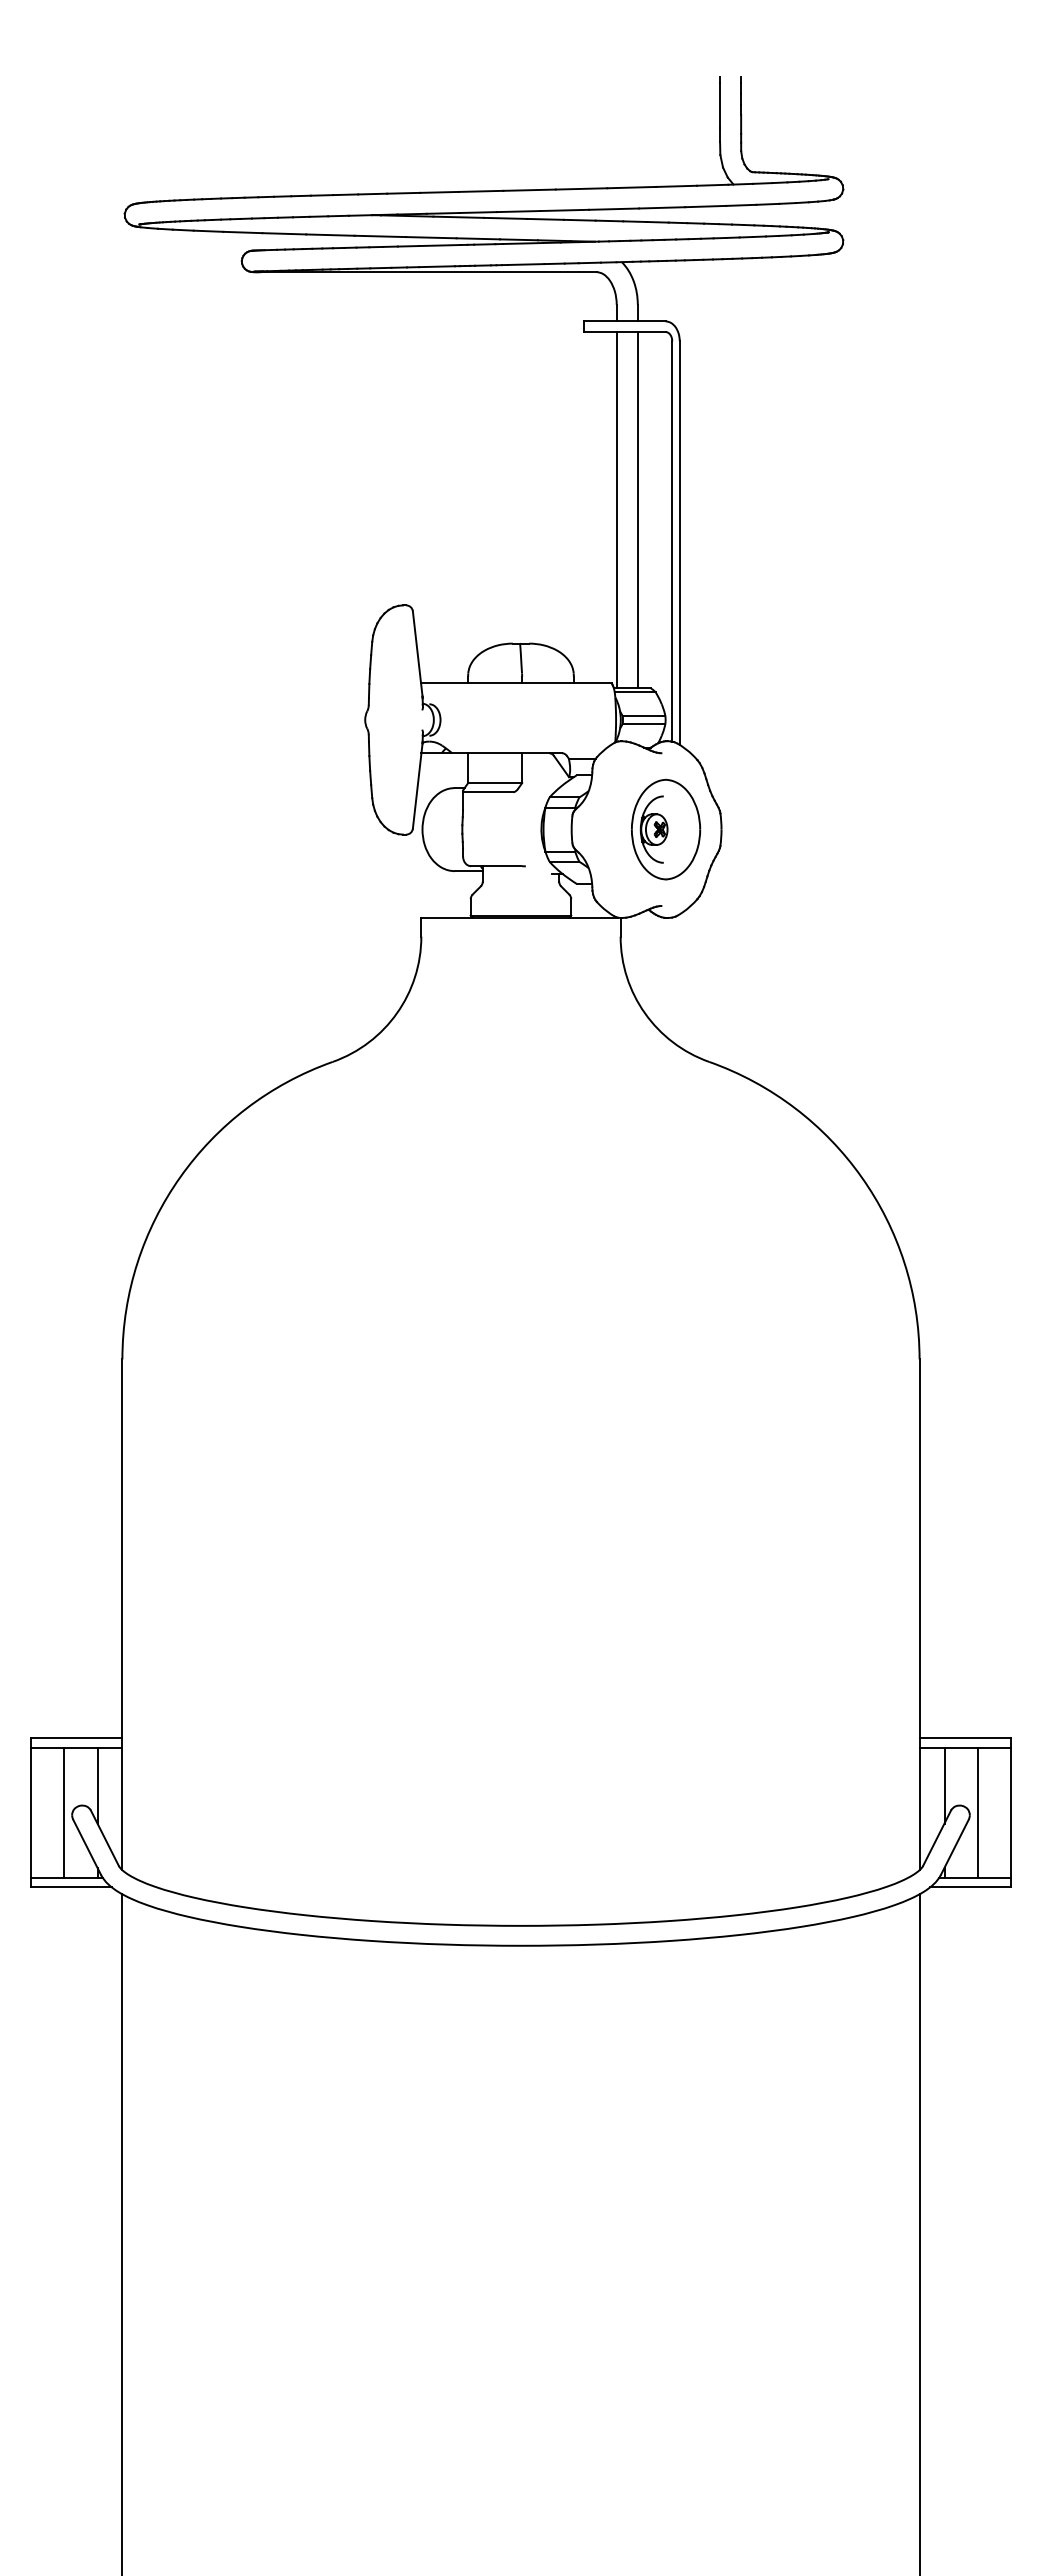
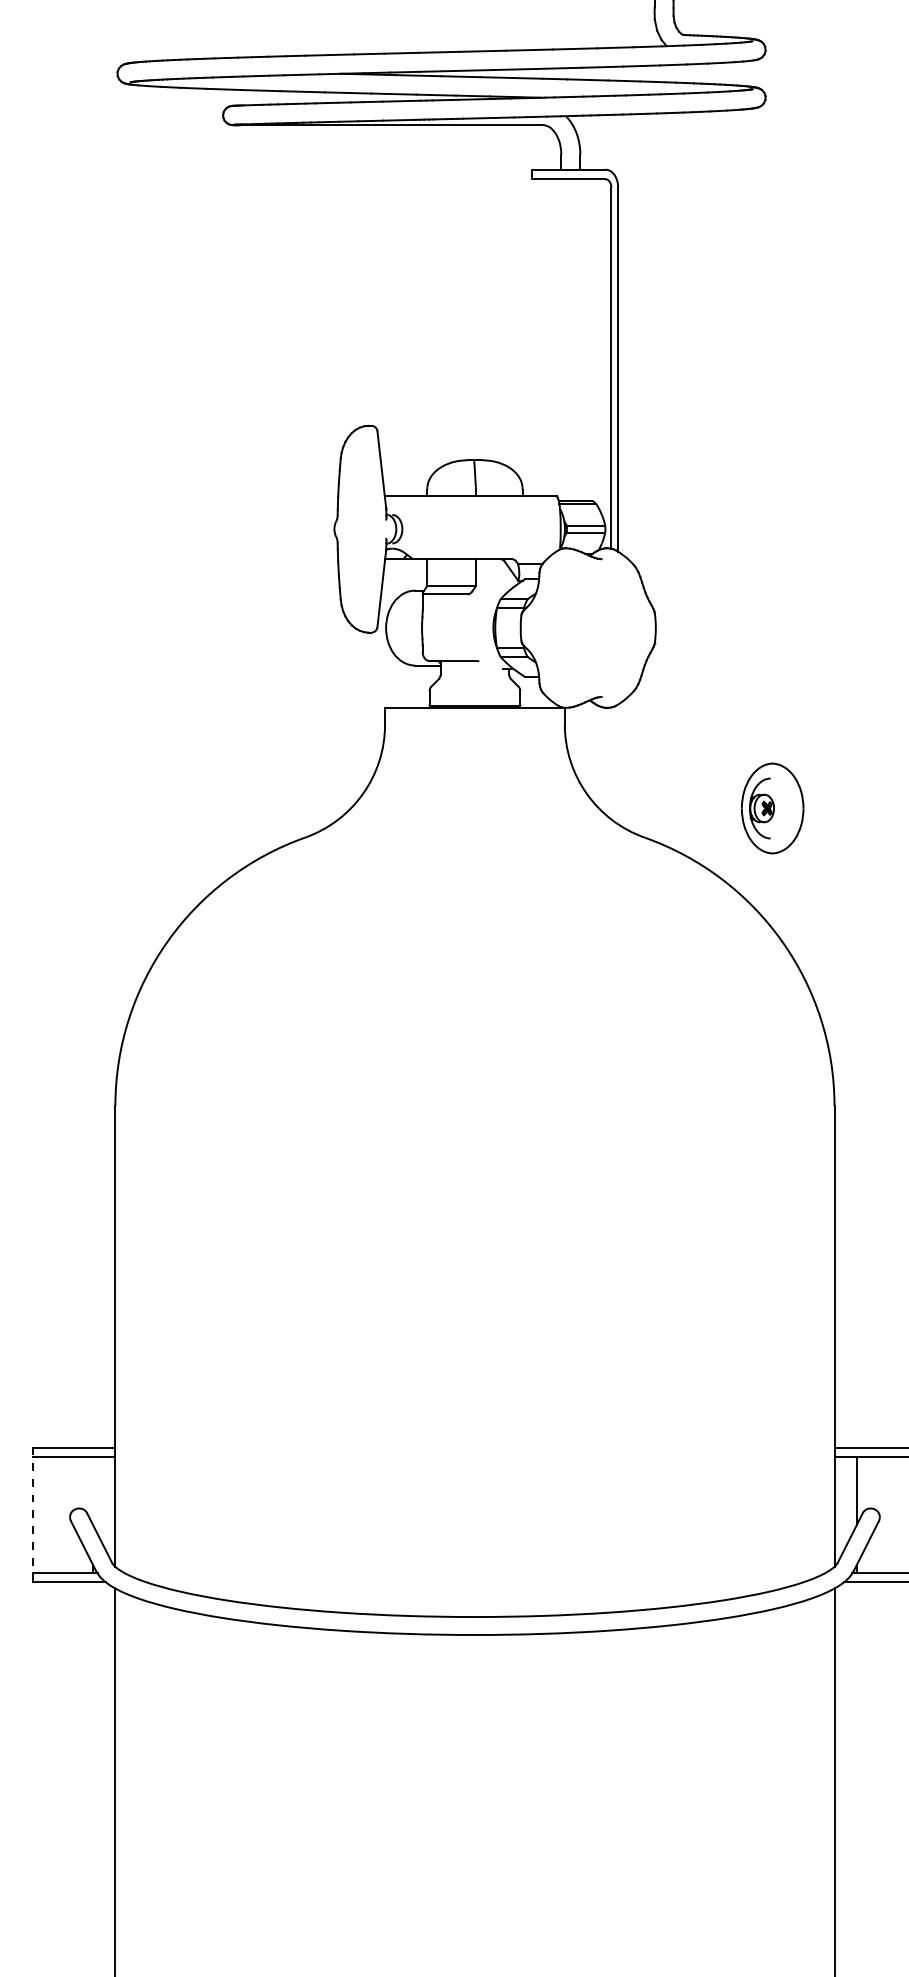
line: (616, 510) -> (561, 340), removed
line: (637, 510) -> (580, 340), removed
part: (666, 829) -> (773, 808), moved
line: (97, 1785) -> (92, 1490), removed
line: (31, 1812) -> (33, 1514), solid -> dashed
line: (64, 1812) -> (63, 1514), removed
line: (977, 1812) -> (886, 1514), removed

